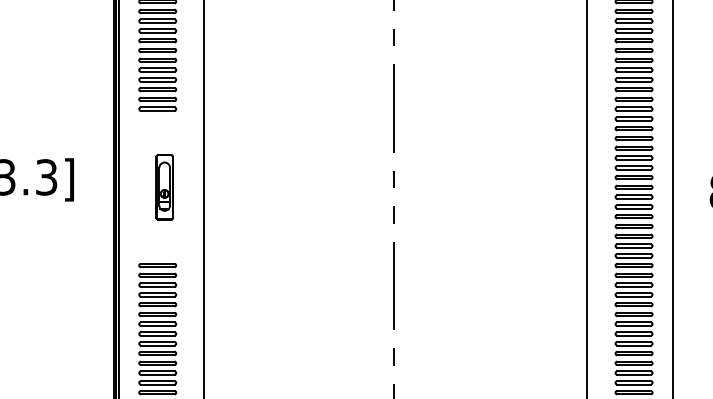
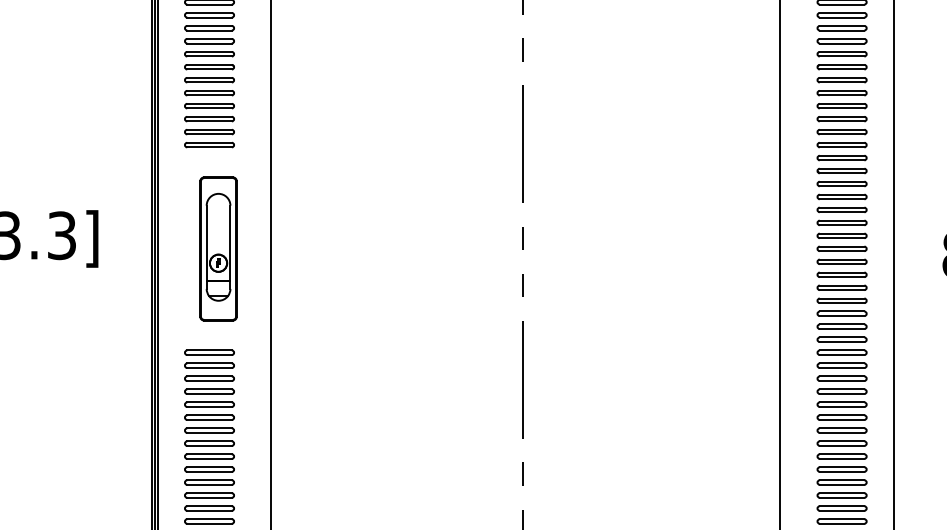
part: (164, 187) -> (218, 249), size x1.67

